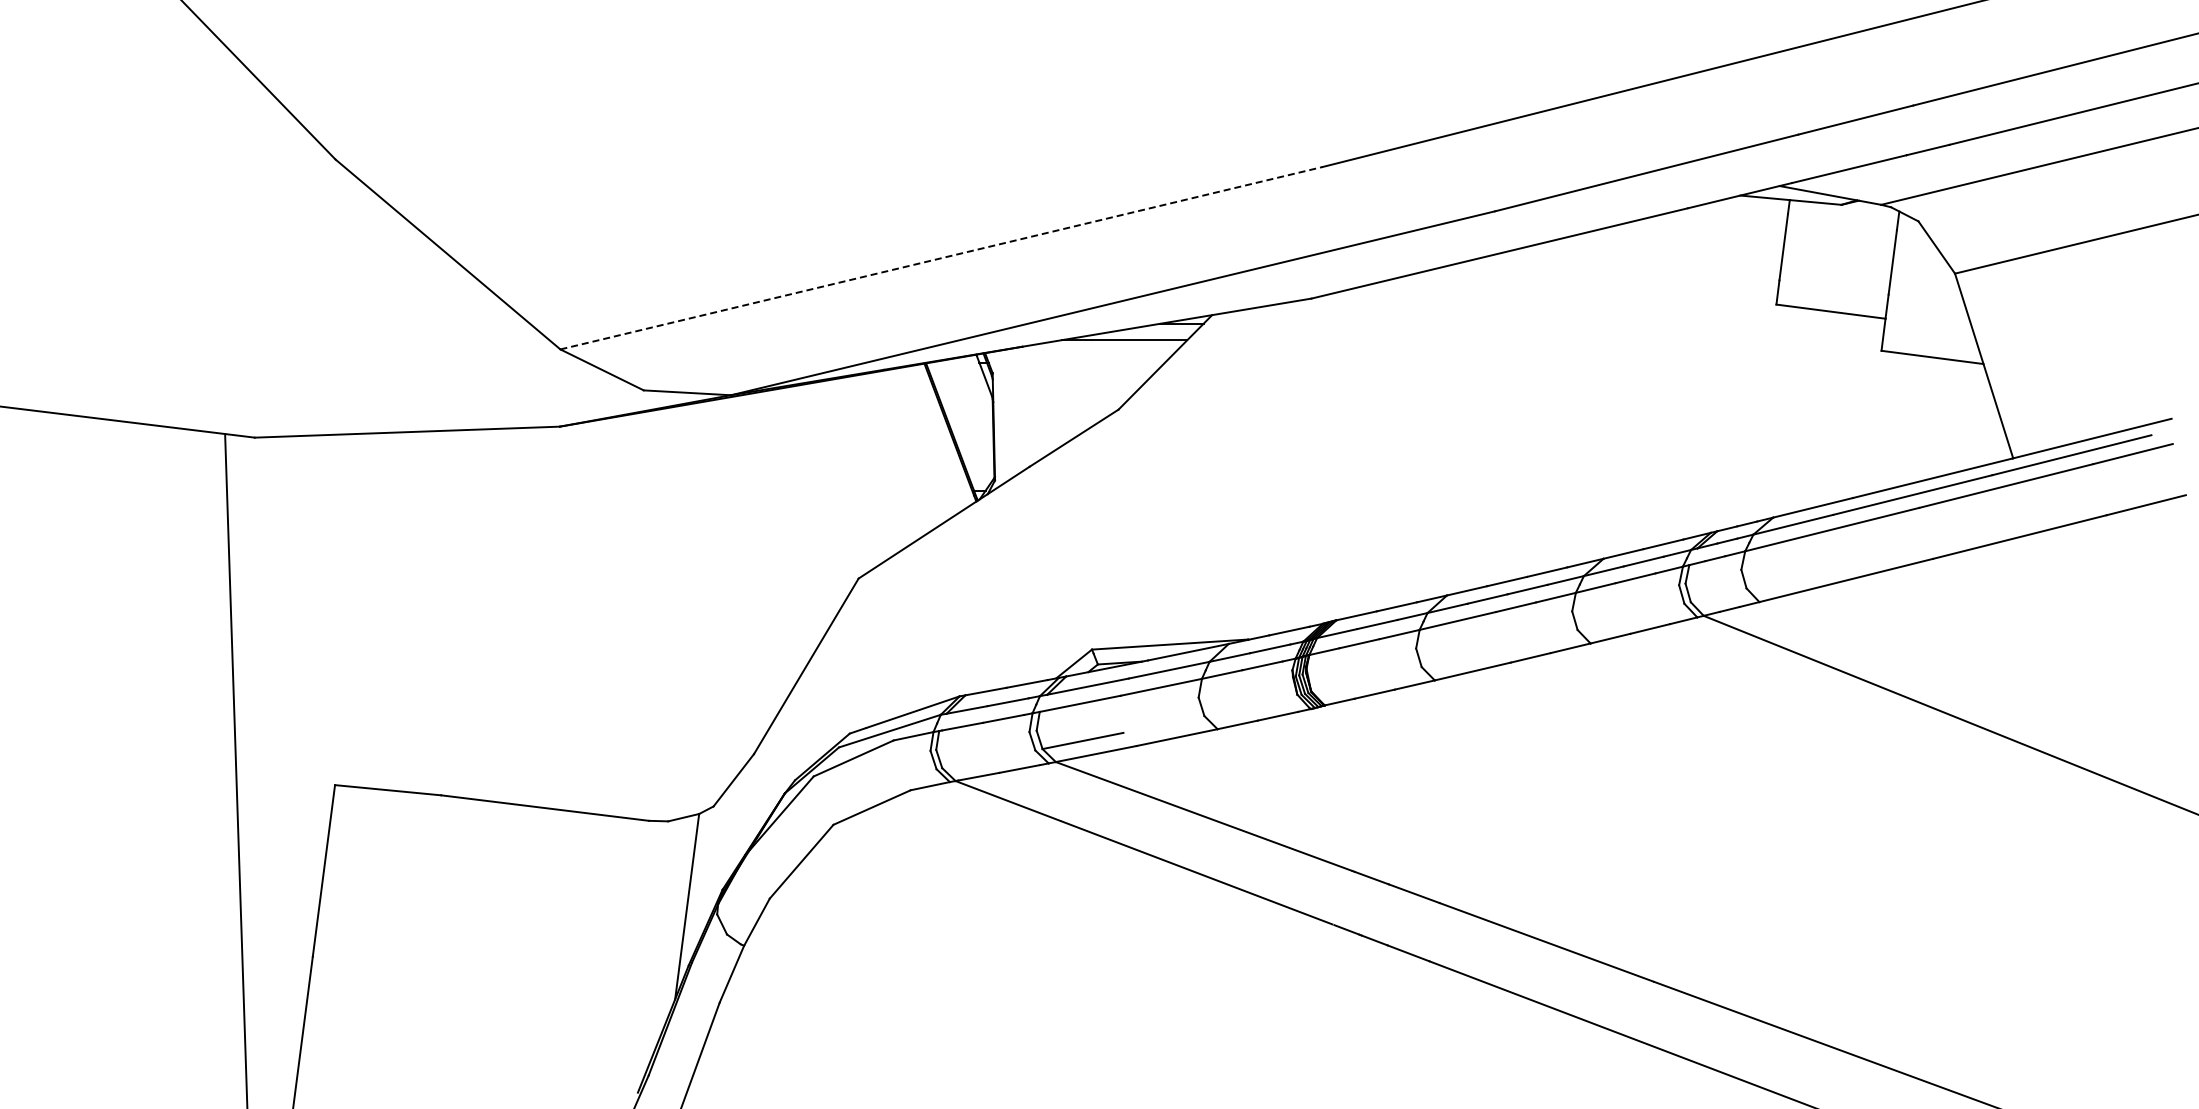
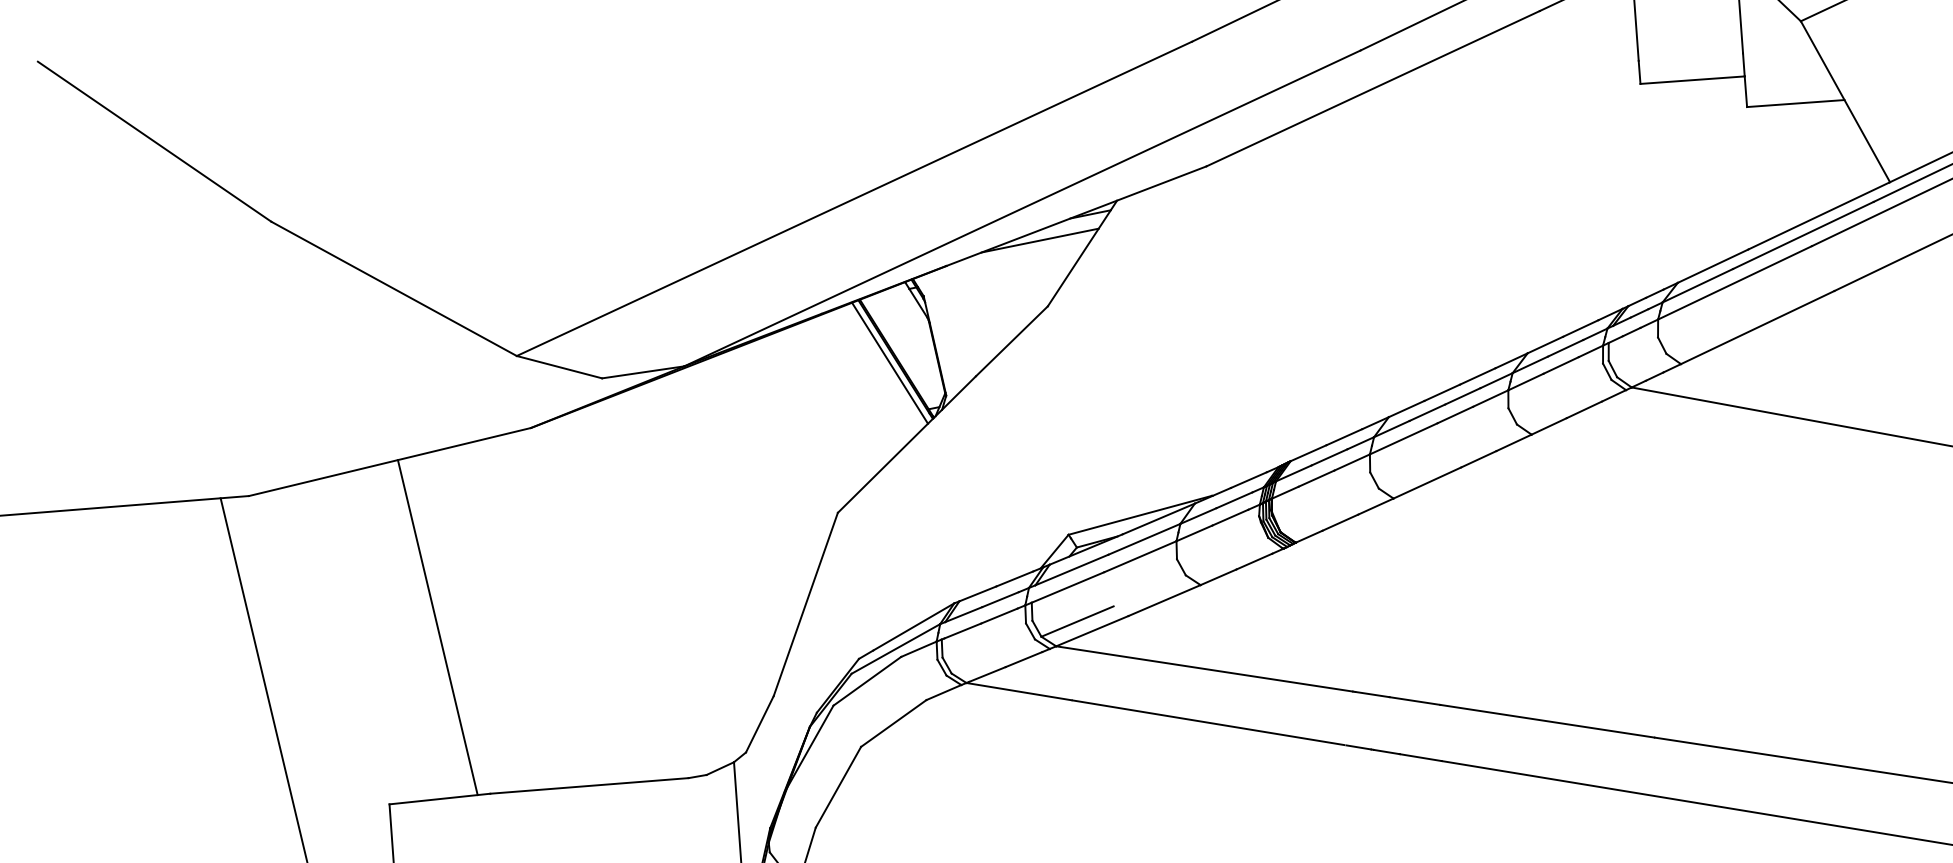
line: (941, 258) -> (854, 199), dashed -> solid
line: (943, 434) -> (889, 362), added
line: (421, 612) -> (437, 627), added

